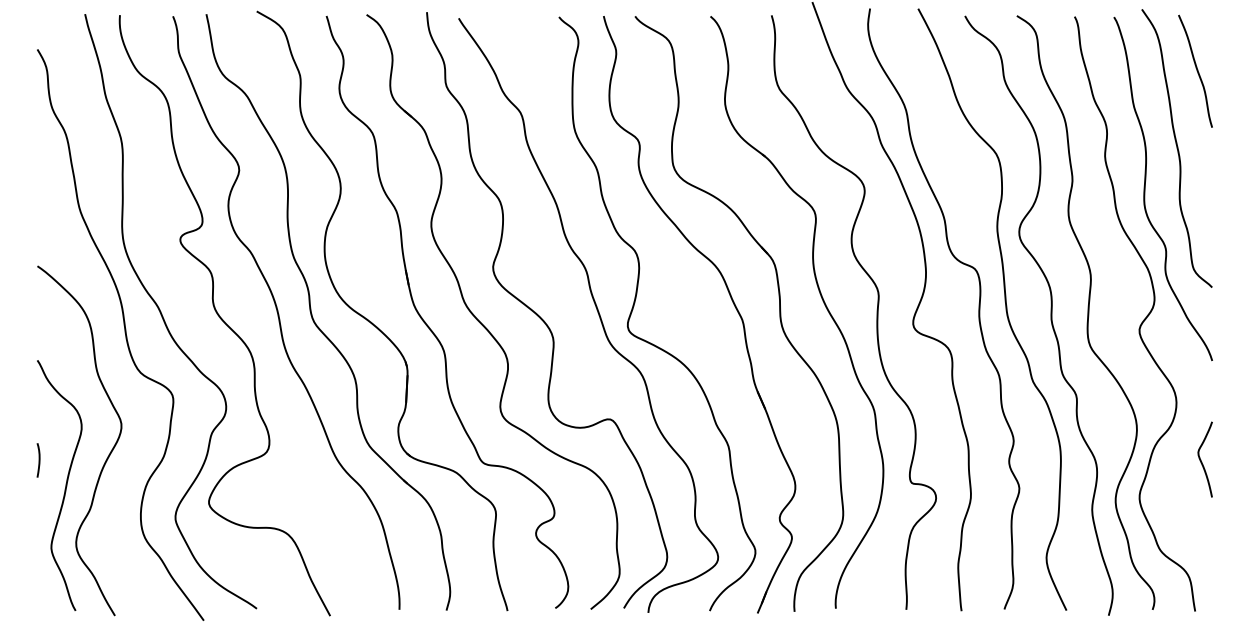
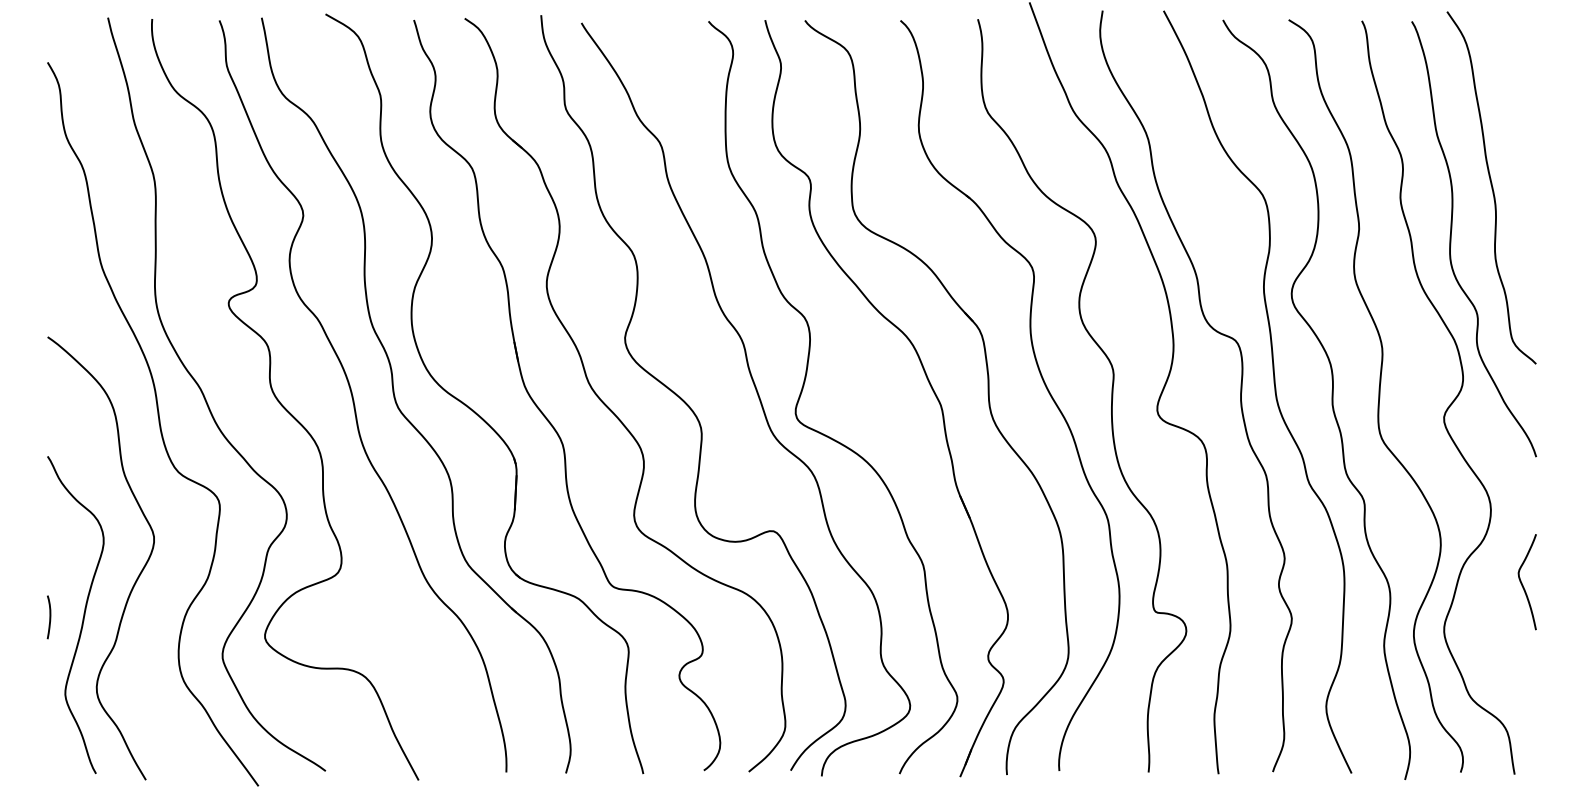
curve: (1196, 70) -> (1516, 89), removed
curve: (38, 460) -> (48, 617), moved

